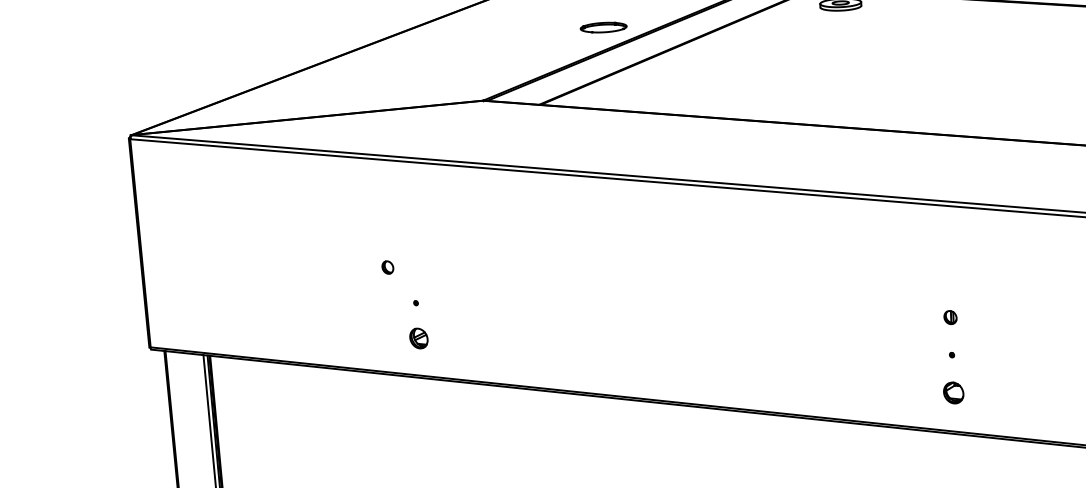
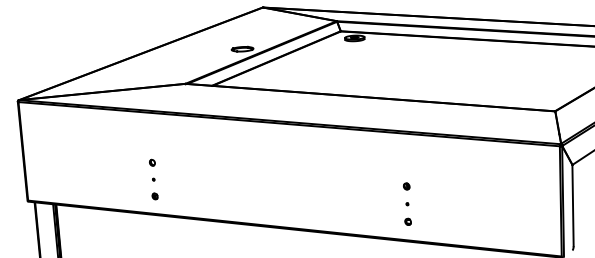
part: (388, 266) -> (152, 162), moved
part: (417, 338) -> (154, 196), size x0.62
part: (952, 391) -> (407, 221), size x0.62

